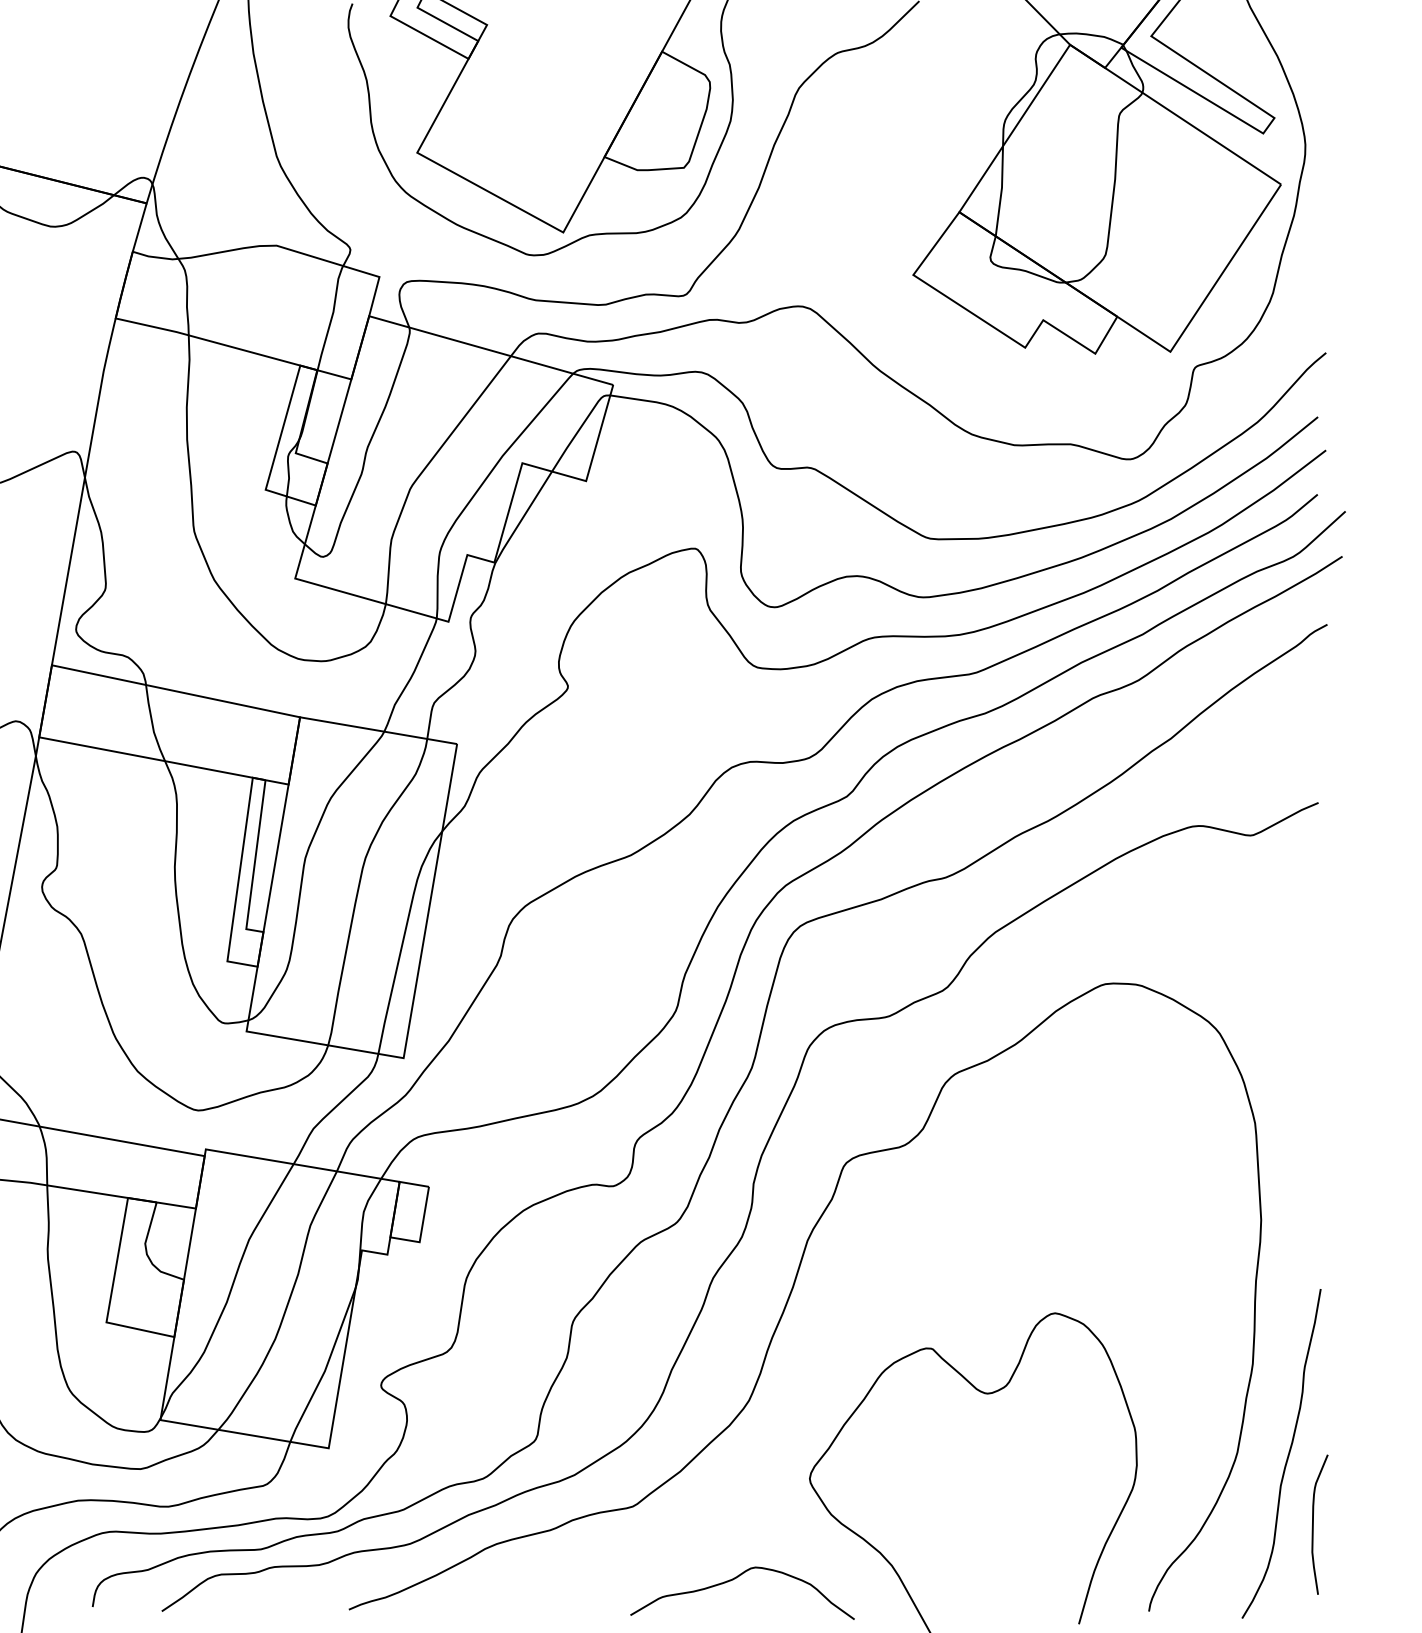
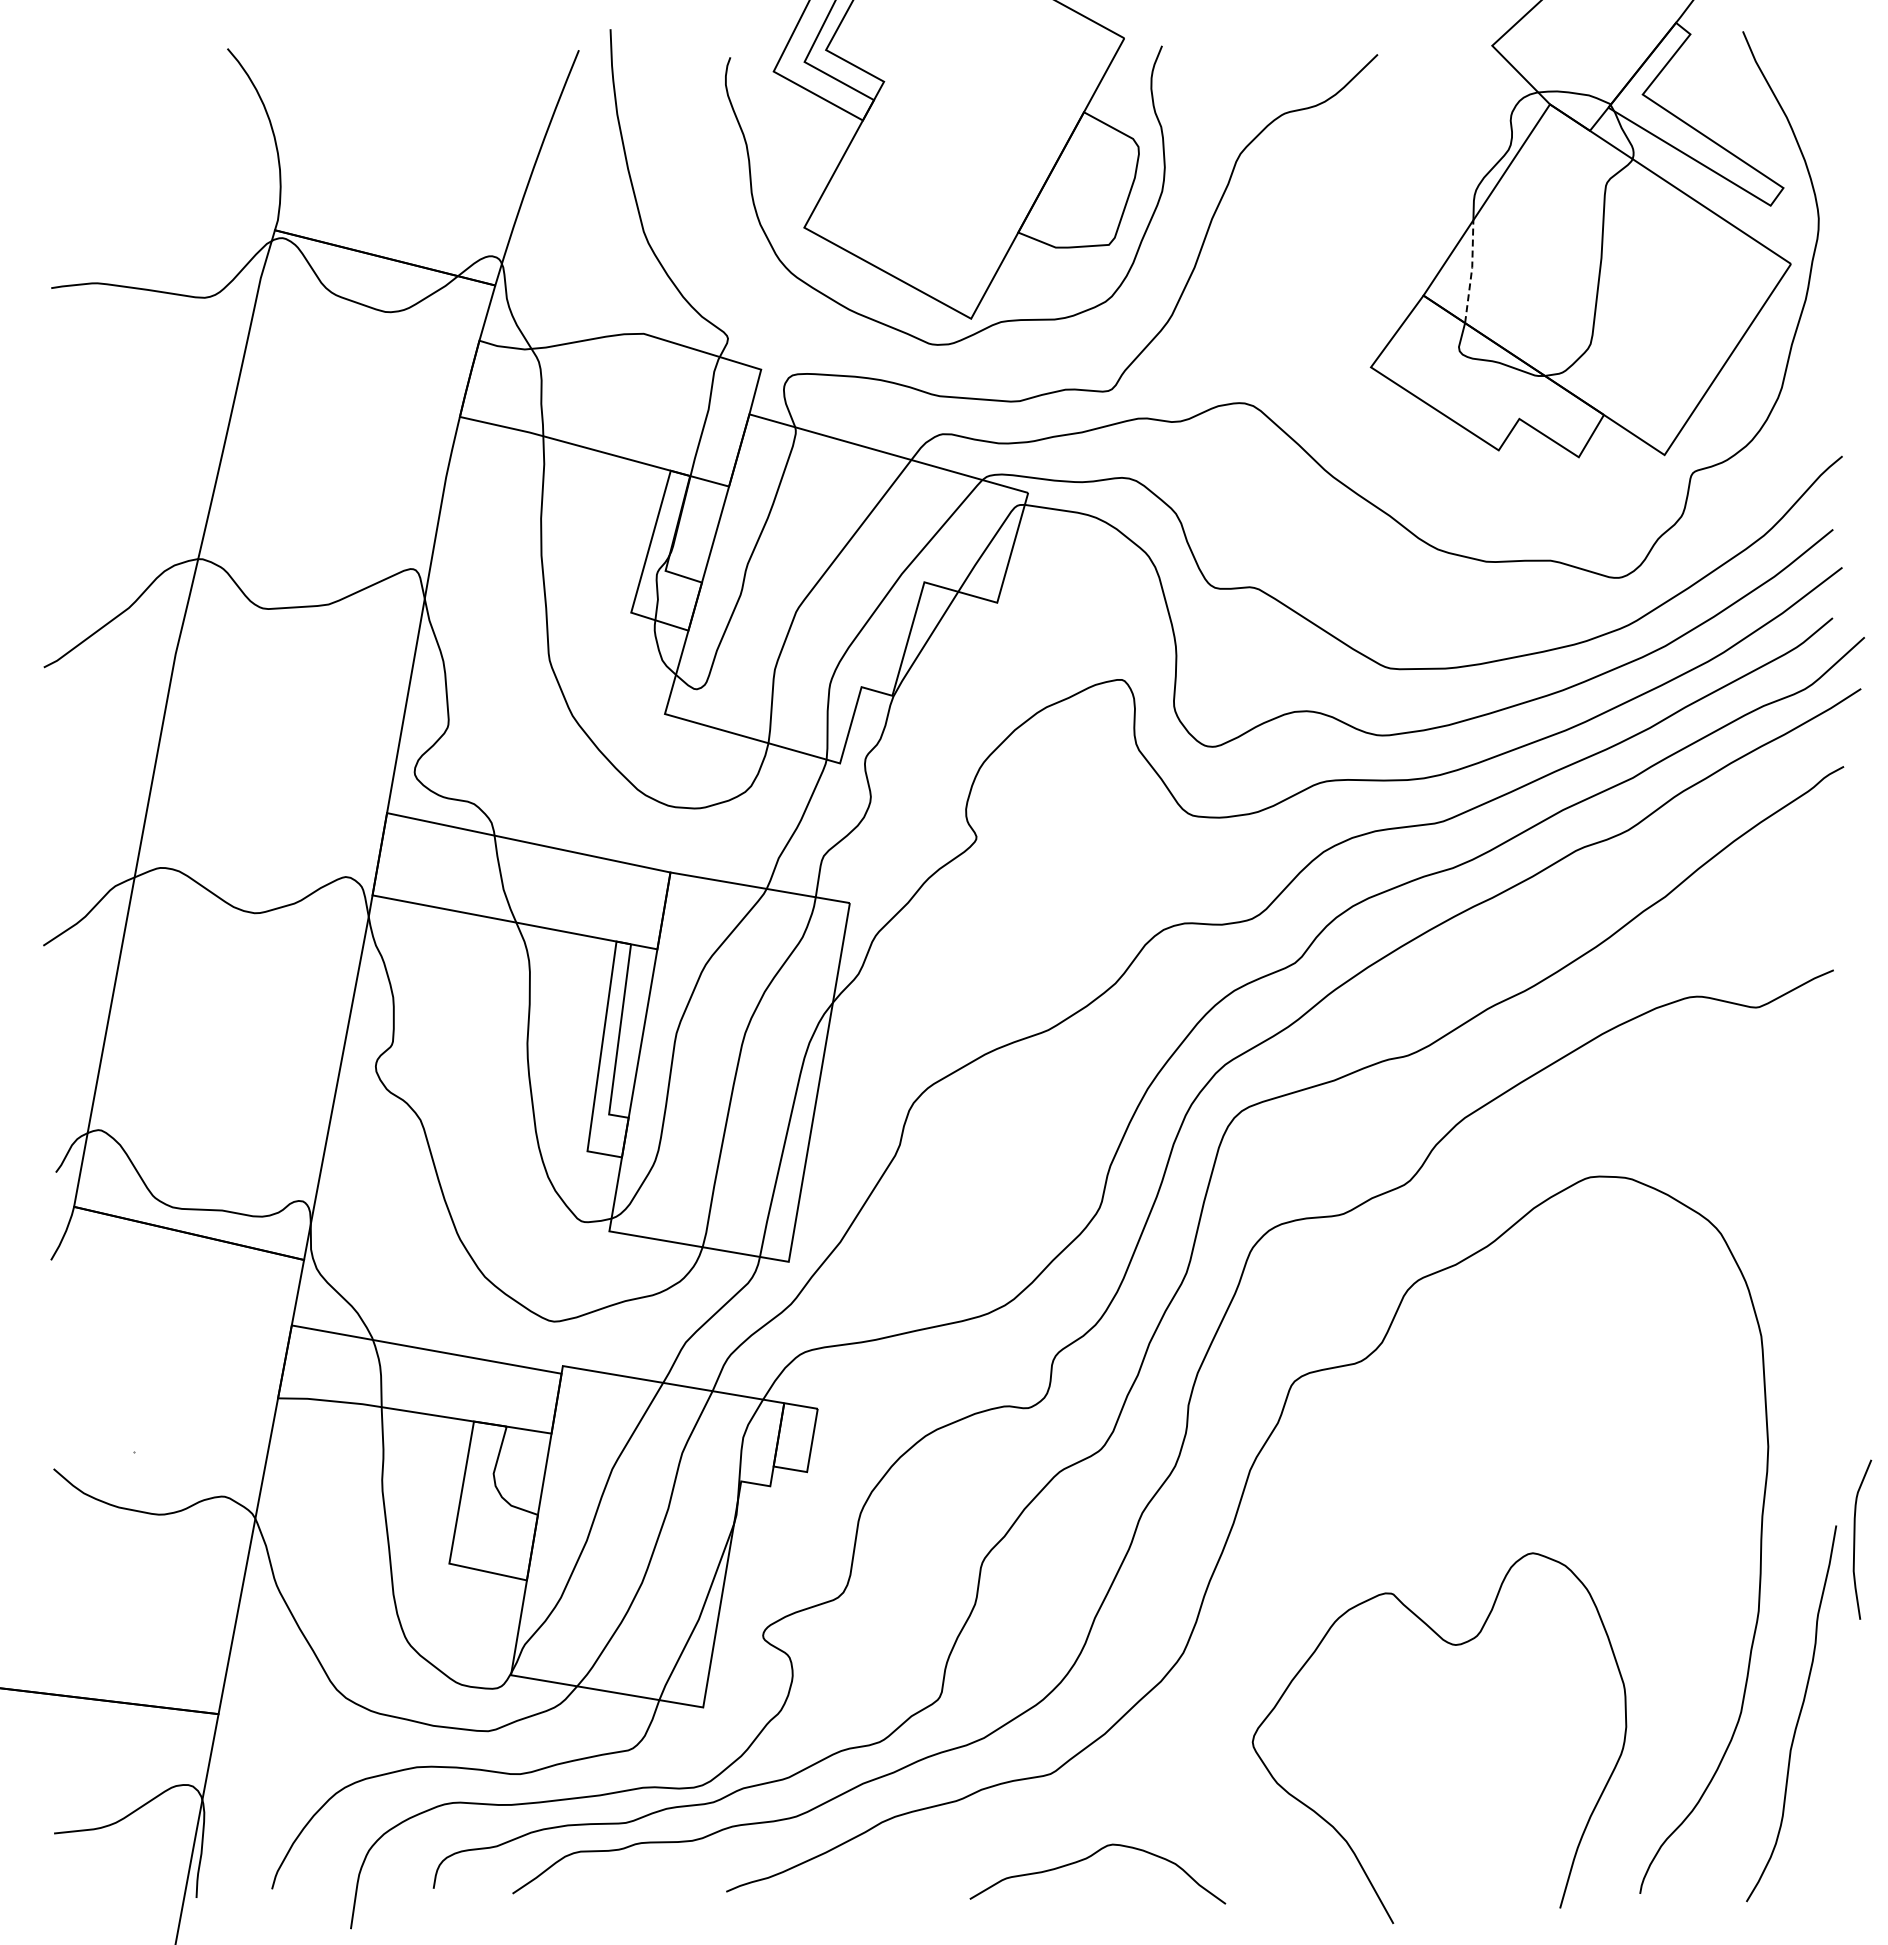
line: (1001, 190) -> (1471, 270), solid -> dashed
curve: (1313, 1524) -> (1855, 1539), moved
curve: (736, 1578) -> (1090, 1857), moved

